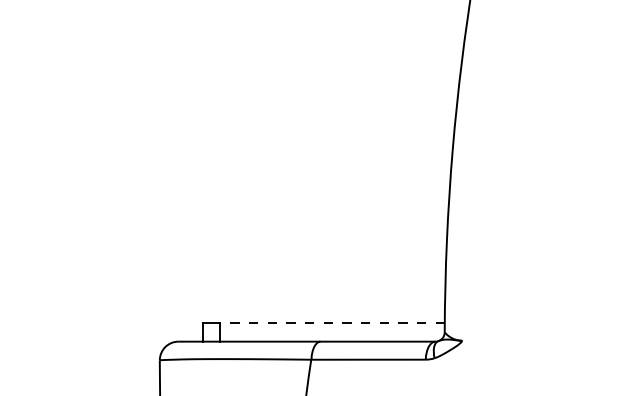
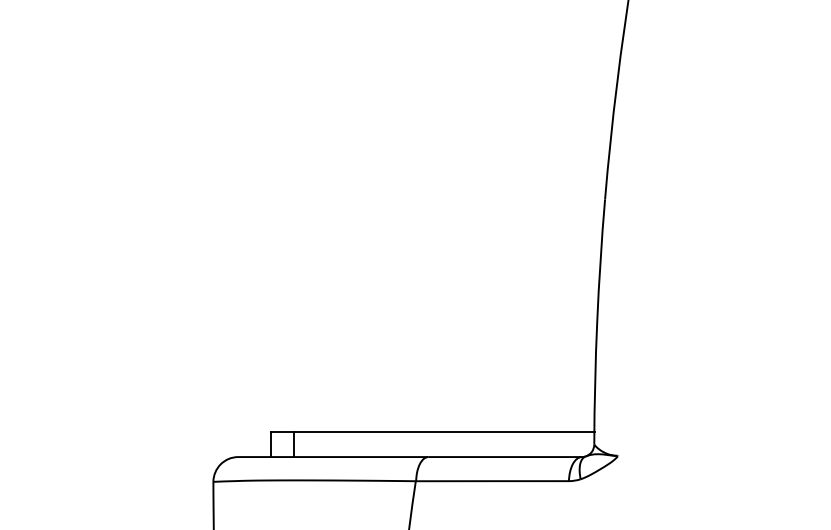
line: (331, 323) -> (443, 432), dashed -> solid

